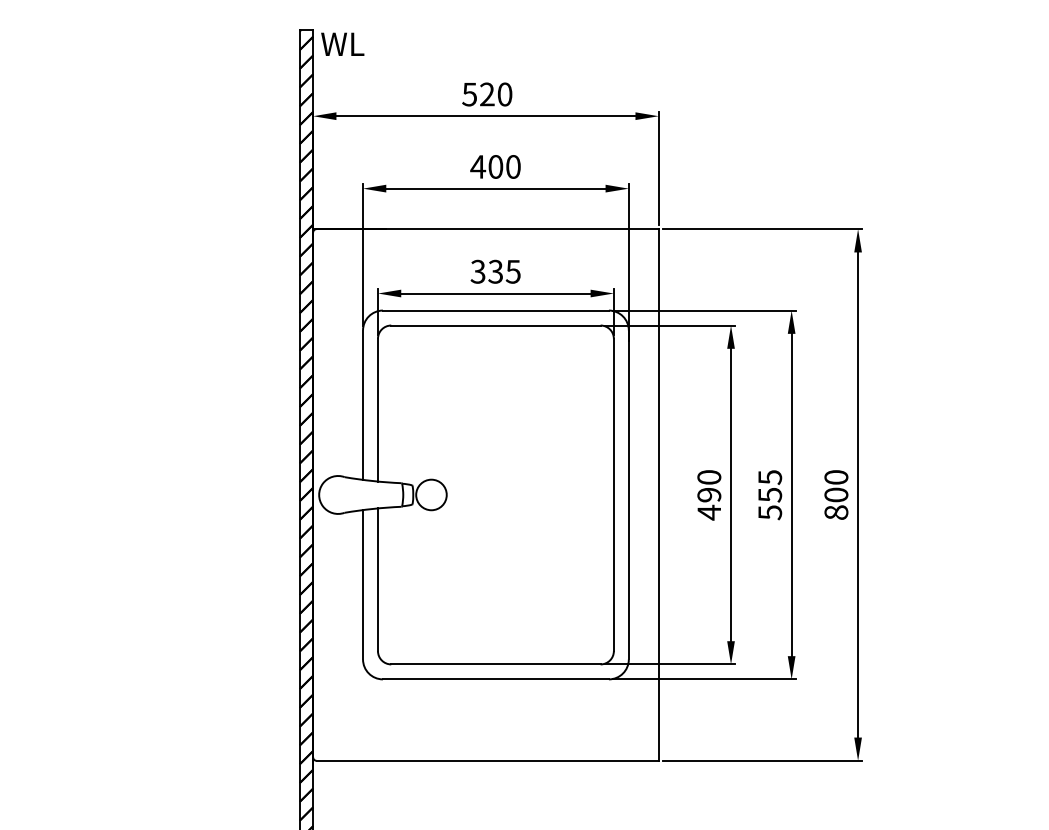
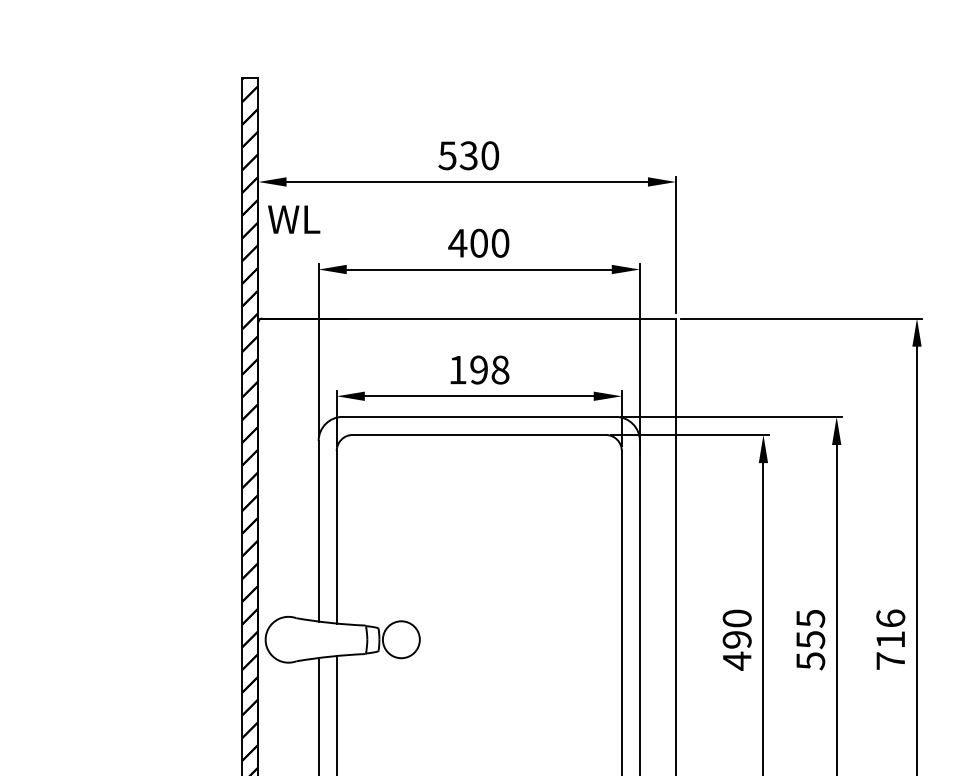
text: (342, 43) -> (293, 218), moved
text: (486, 94) -> (467, 155), 520 -> 530
text: (495, 271) -> (478, 369), 335 -> 198
text: (836, 494) -> (890, 639), 800 -> 716

